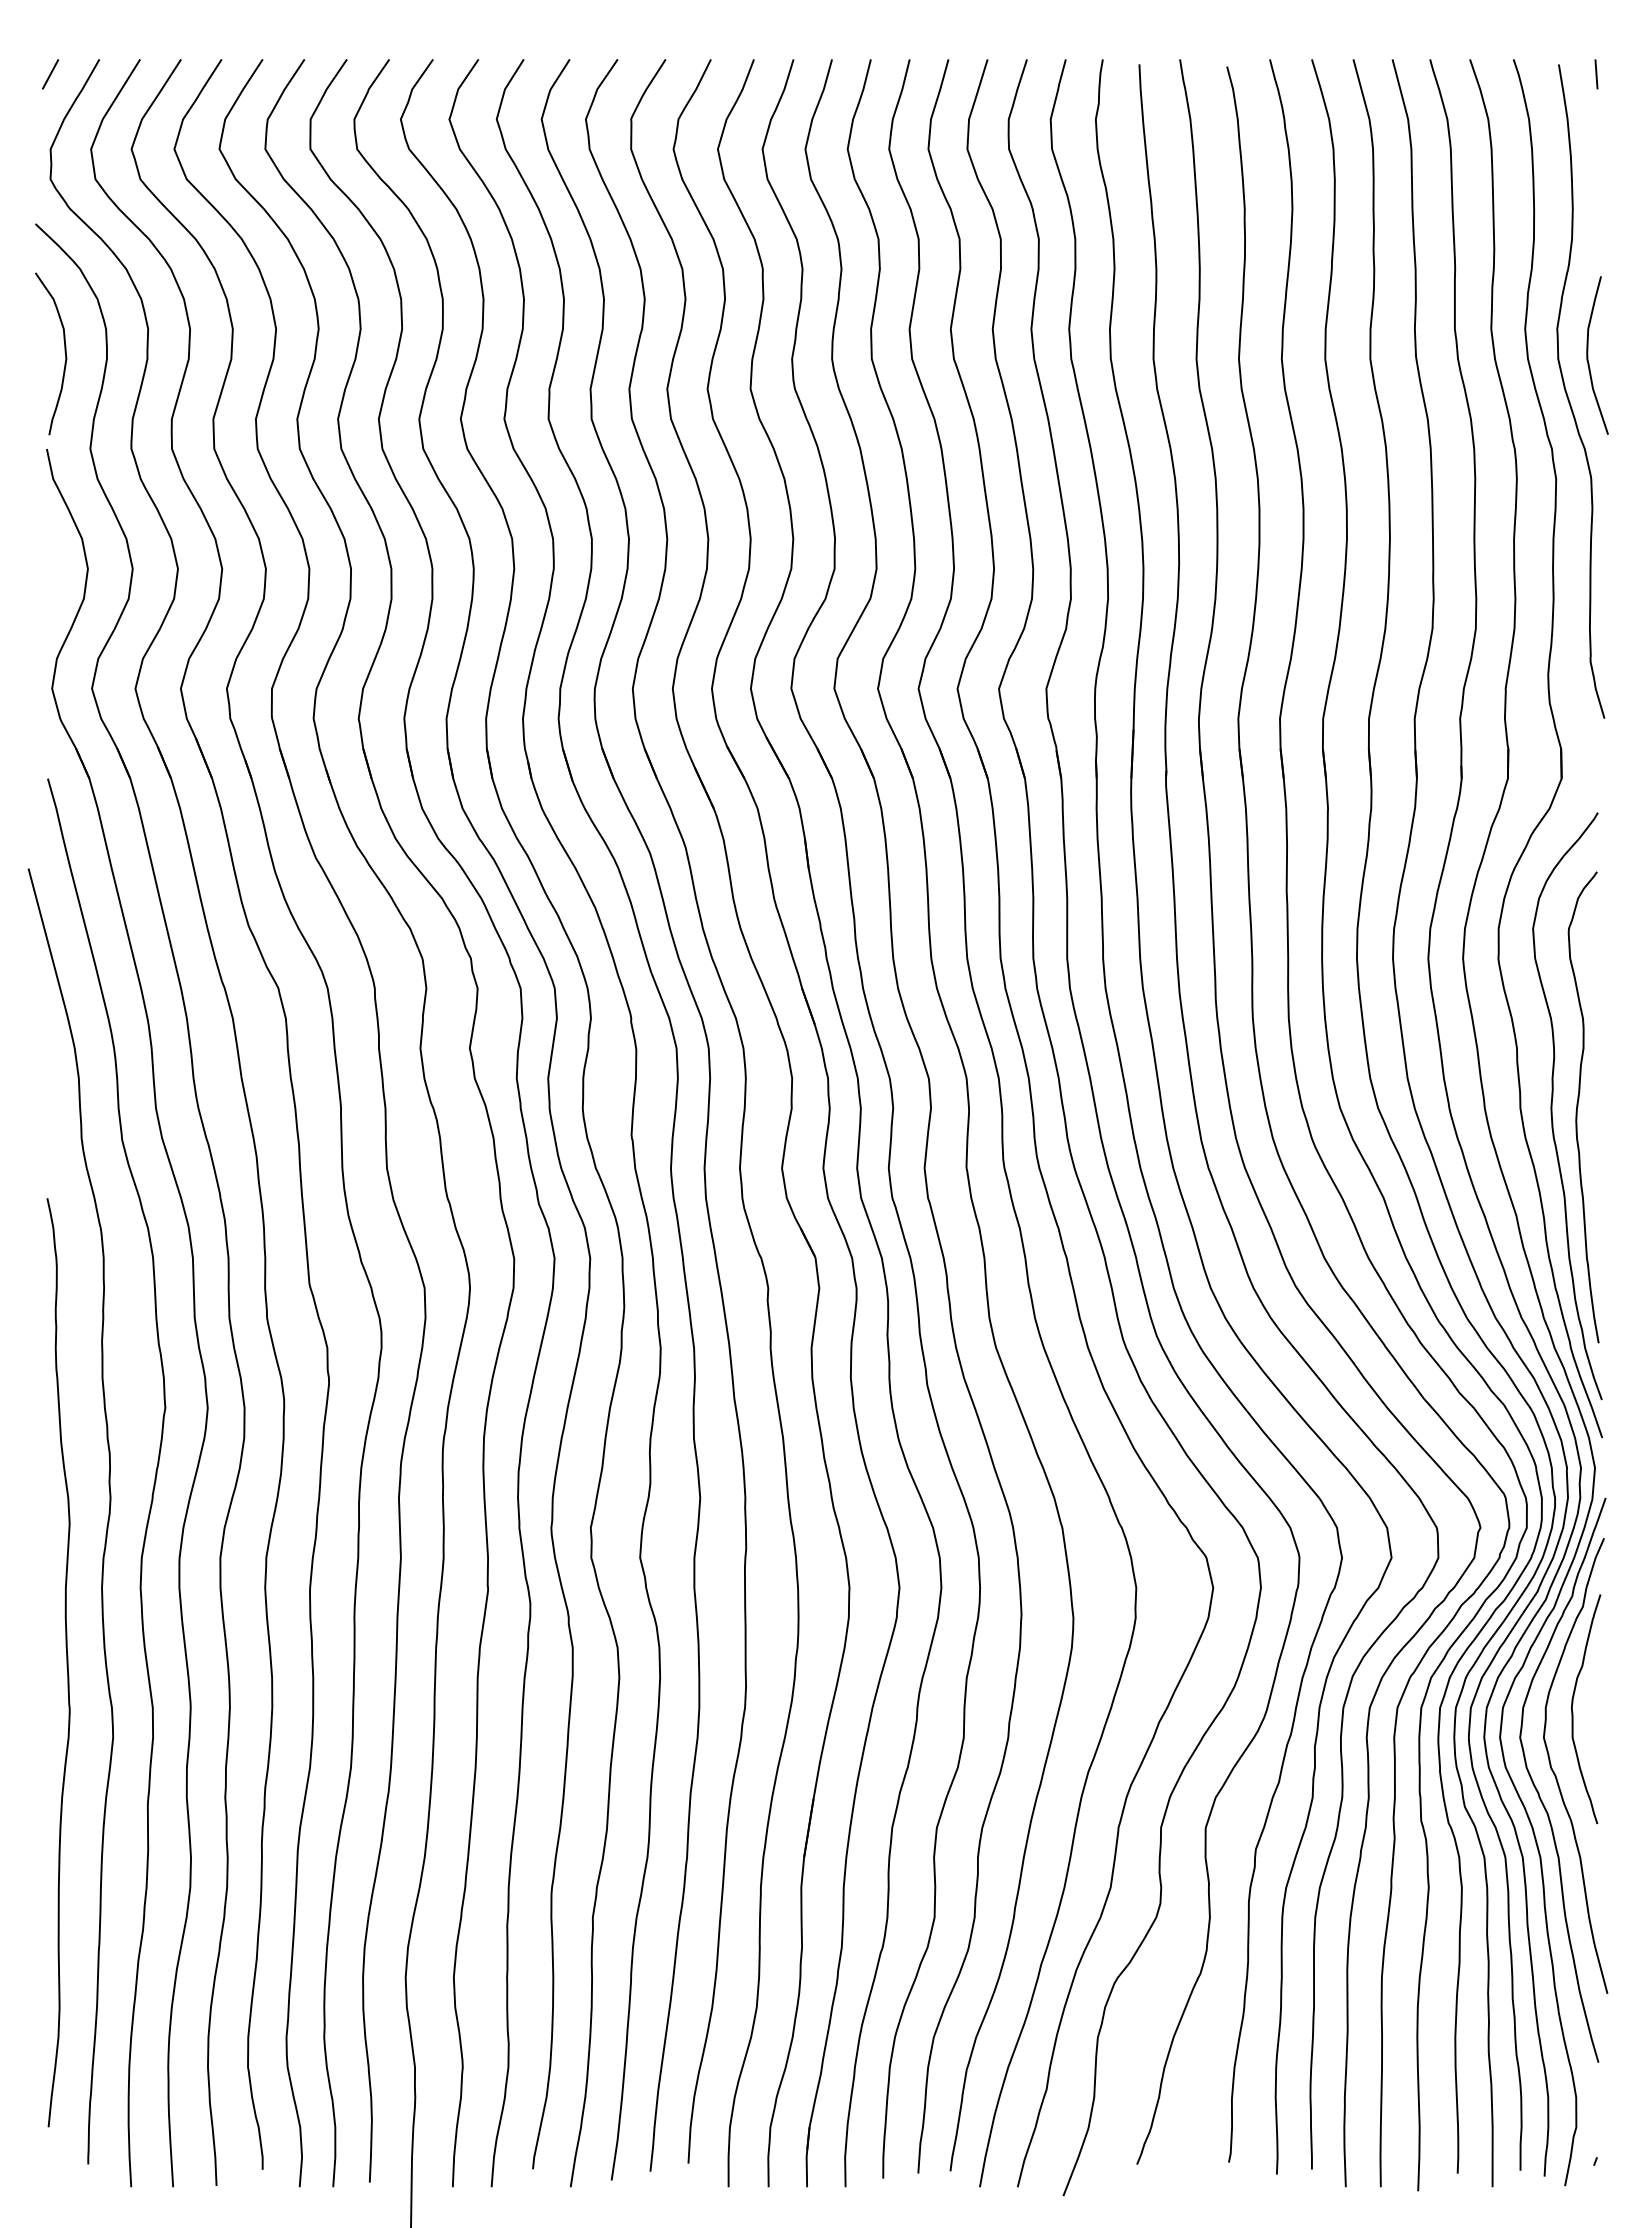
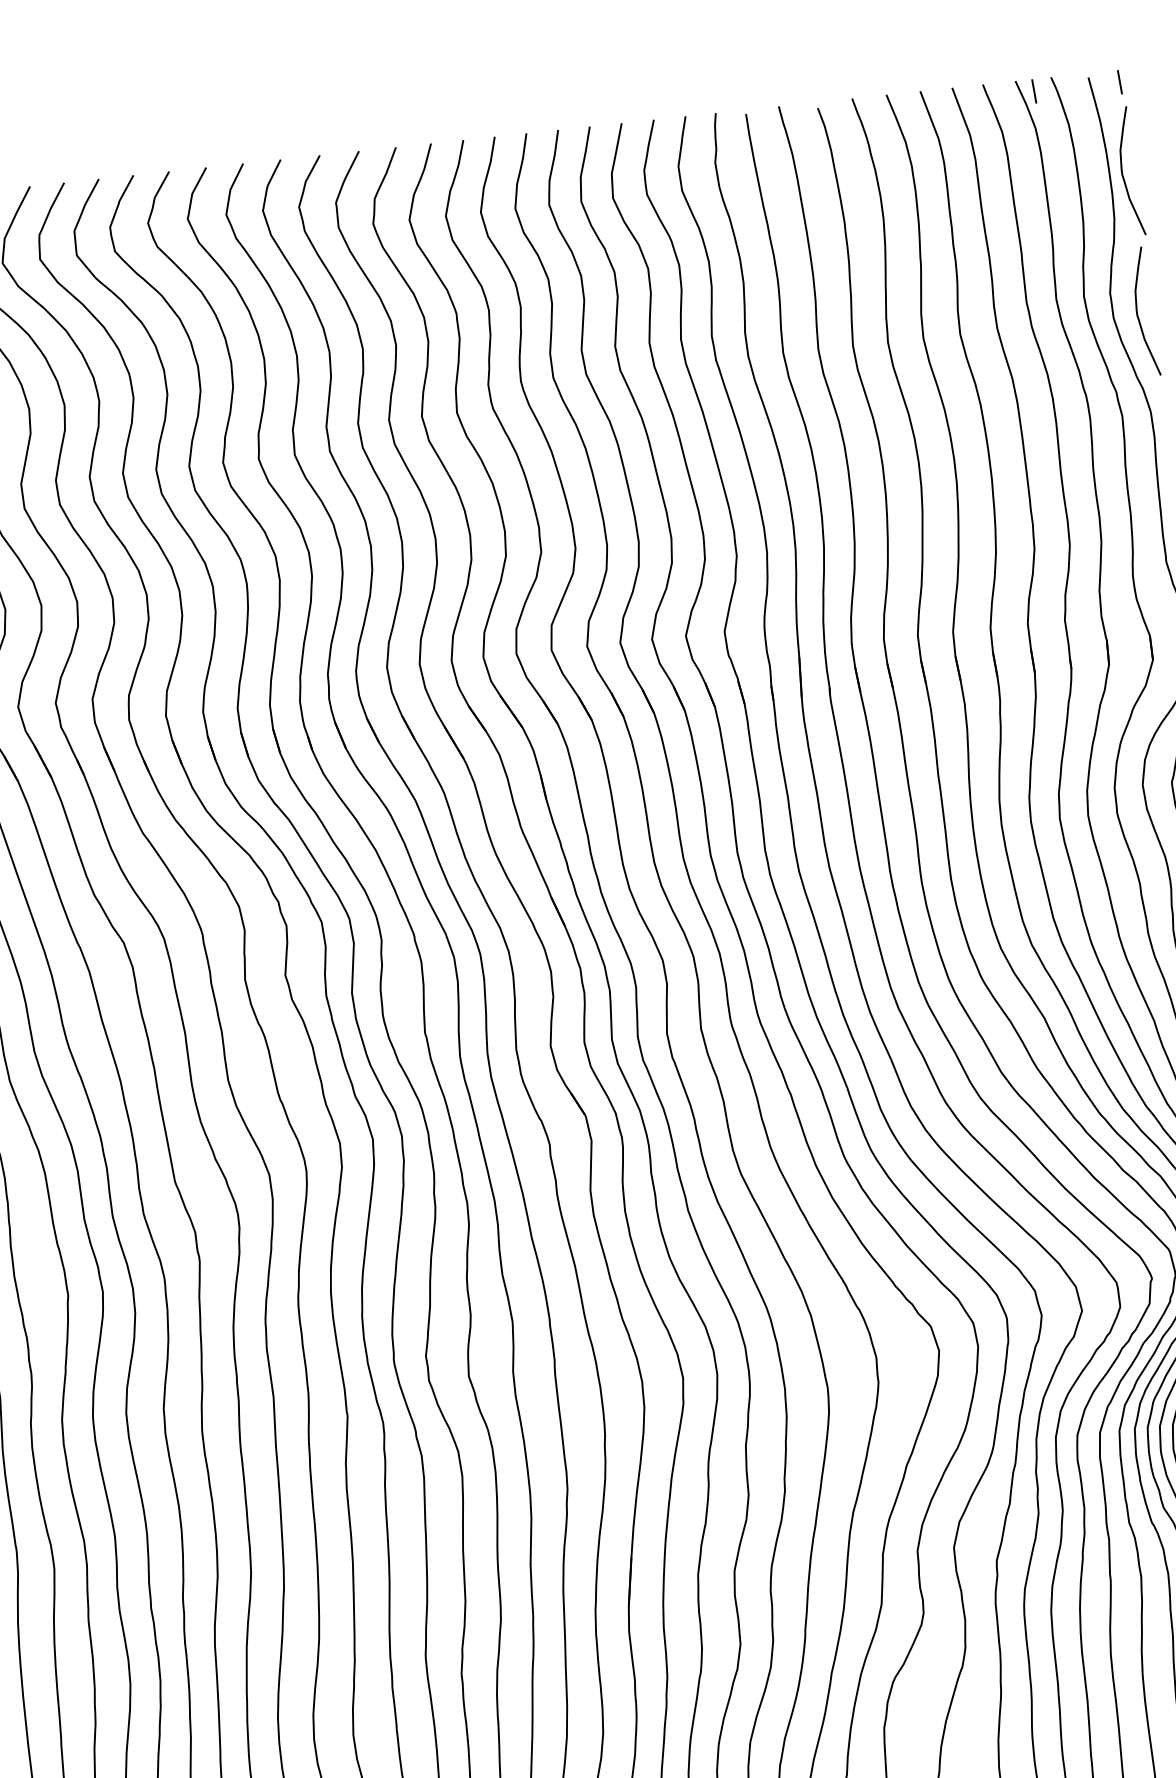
line: (1491, 74) -> (1034, 91), added
curve: (1588, 183) -> (1122, 172), added

